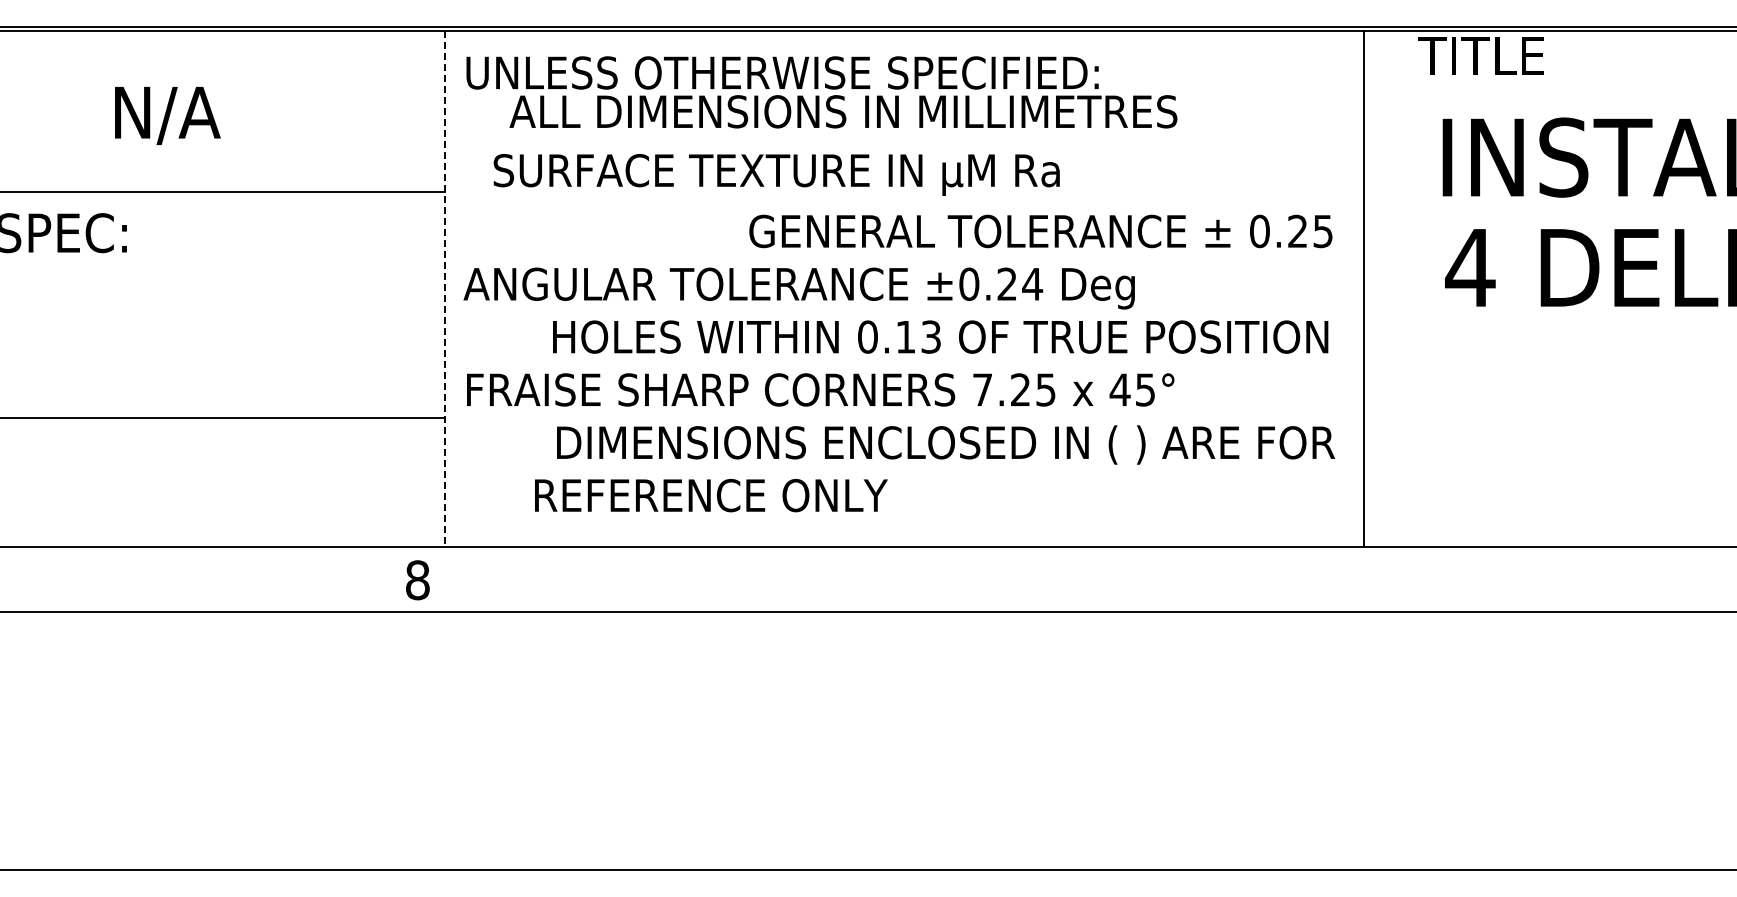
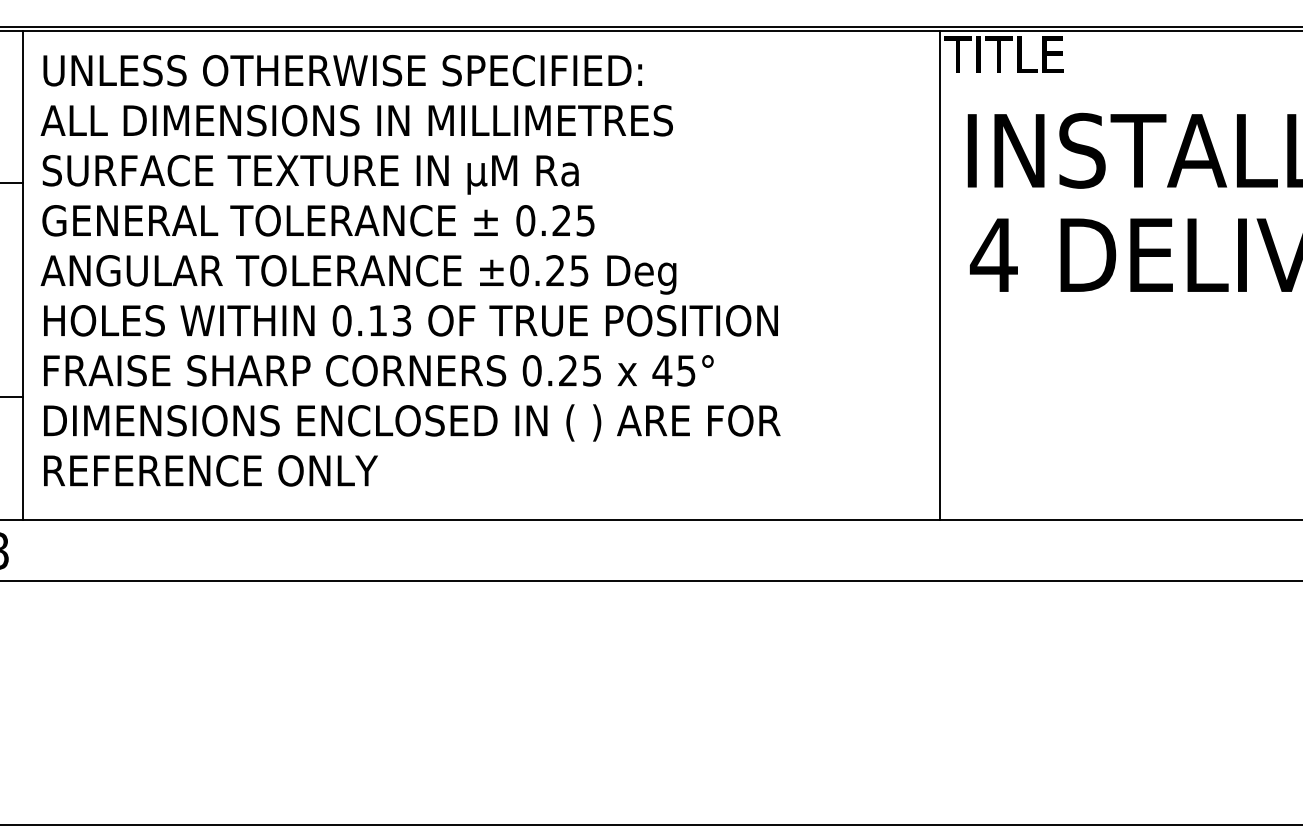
text: (843, 111) -> (356, 120), moved
text: (776, 174) -> (310, 174), moved
text: (1040, 231) -> (318, 220), moved
text: (1032, 284) -> (579, 270), ±0.24 -> ±0.25
line: (1363, 288) -> (940, 274), moved
line: (445, 289) -> (23, 275), dashed -> solid
text: (940, 336) -> (410, 320), moved
text: (982, 389) -> (532, 370), 7.25 -> 0.25
text: (945, 444) -> (411, 422), moved
text: (711, 495) -> (211, 470), moved

